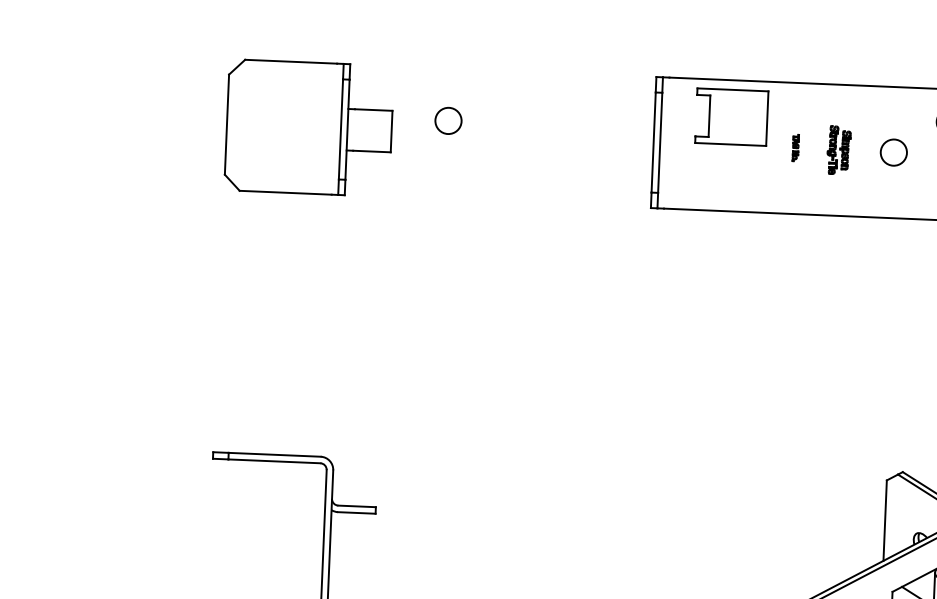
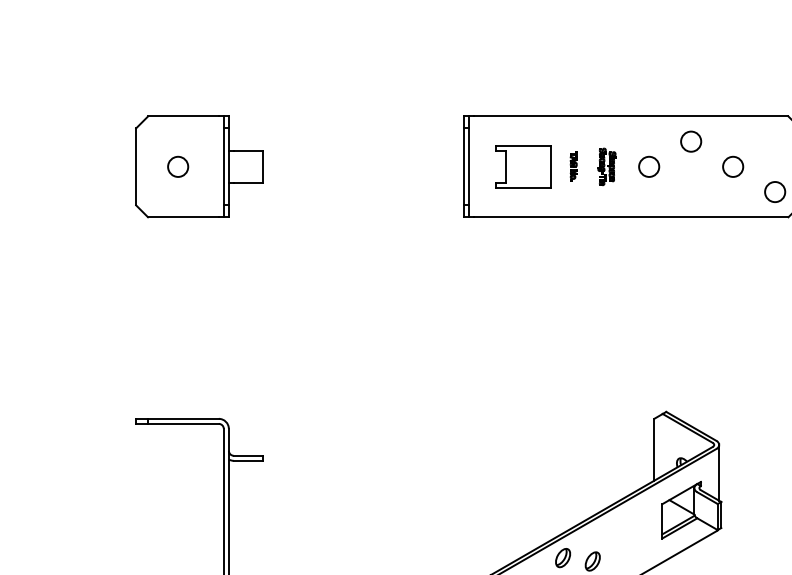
part: (731, 116) -> (523, 166), moved
circle: (448, 120) -> (178, 166), moved
part: (795, 148) -> (573, 166), size x1.43

